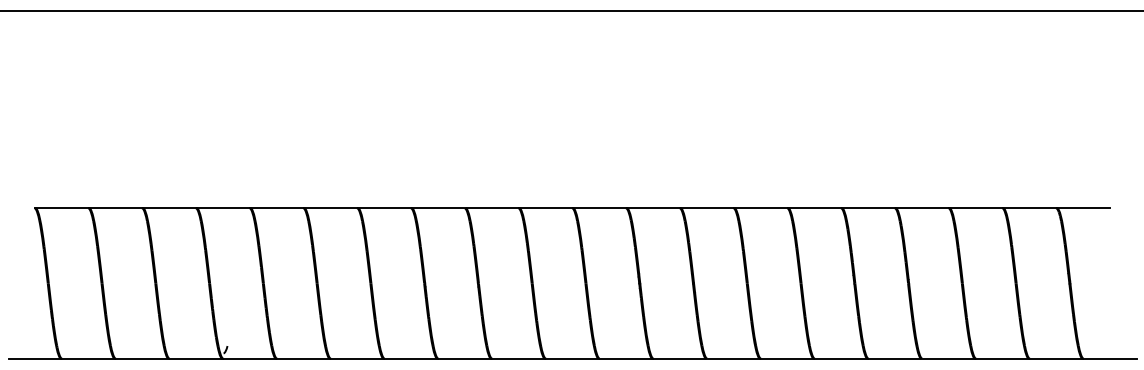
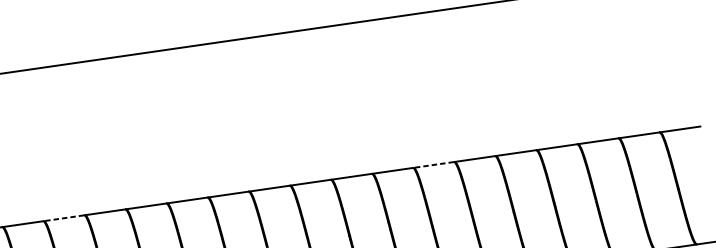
line: (276, 208) -> (63, 218), solid -> dashed
line: (760, 208) -> (433, 165), solid -> dashed

